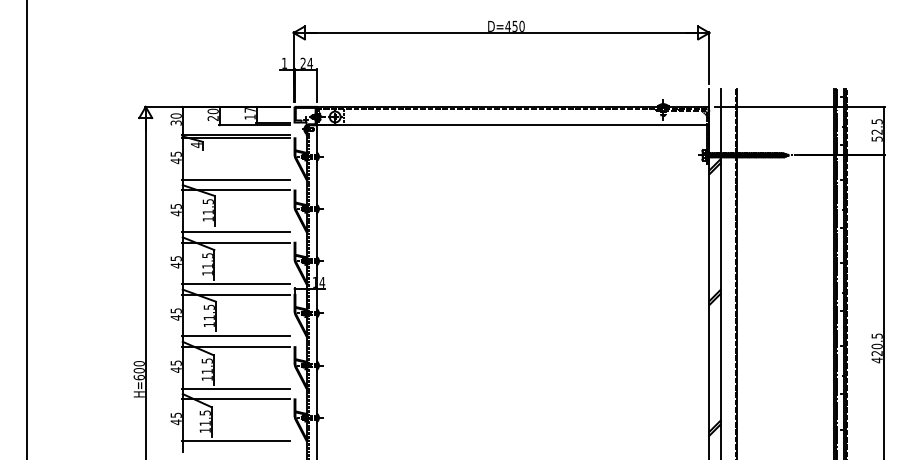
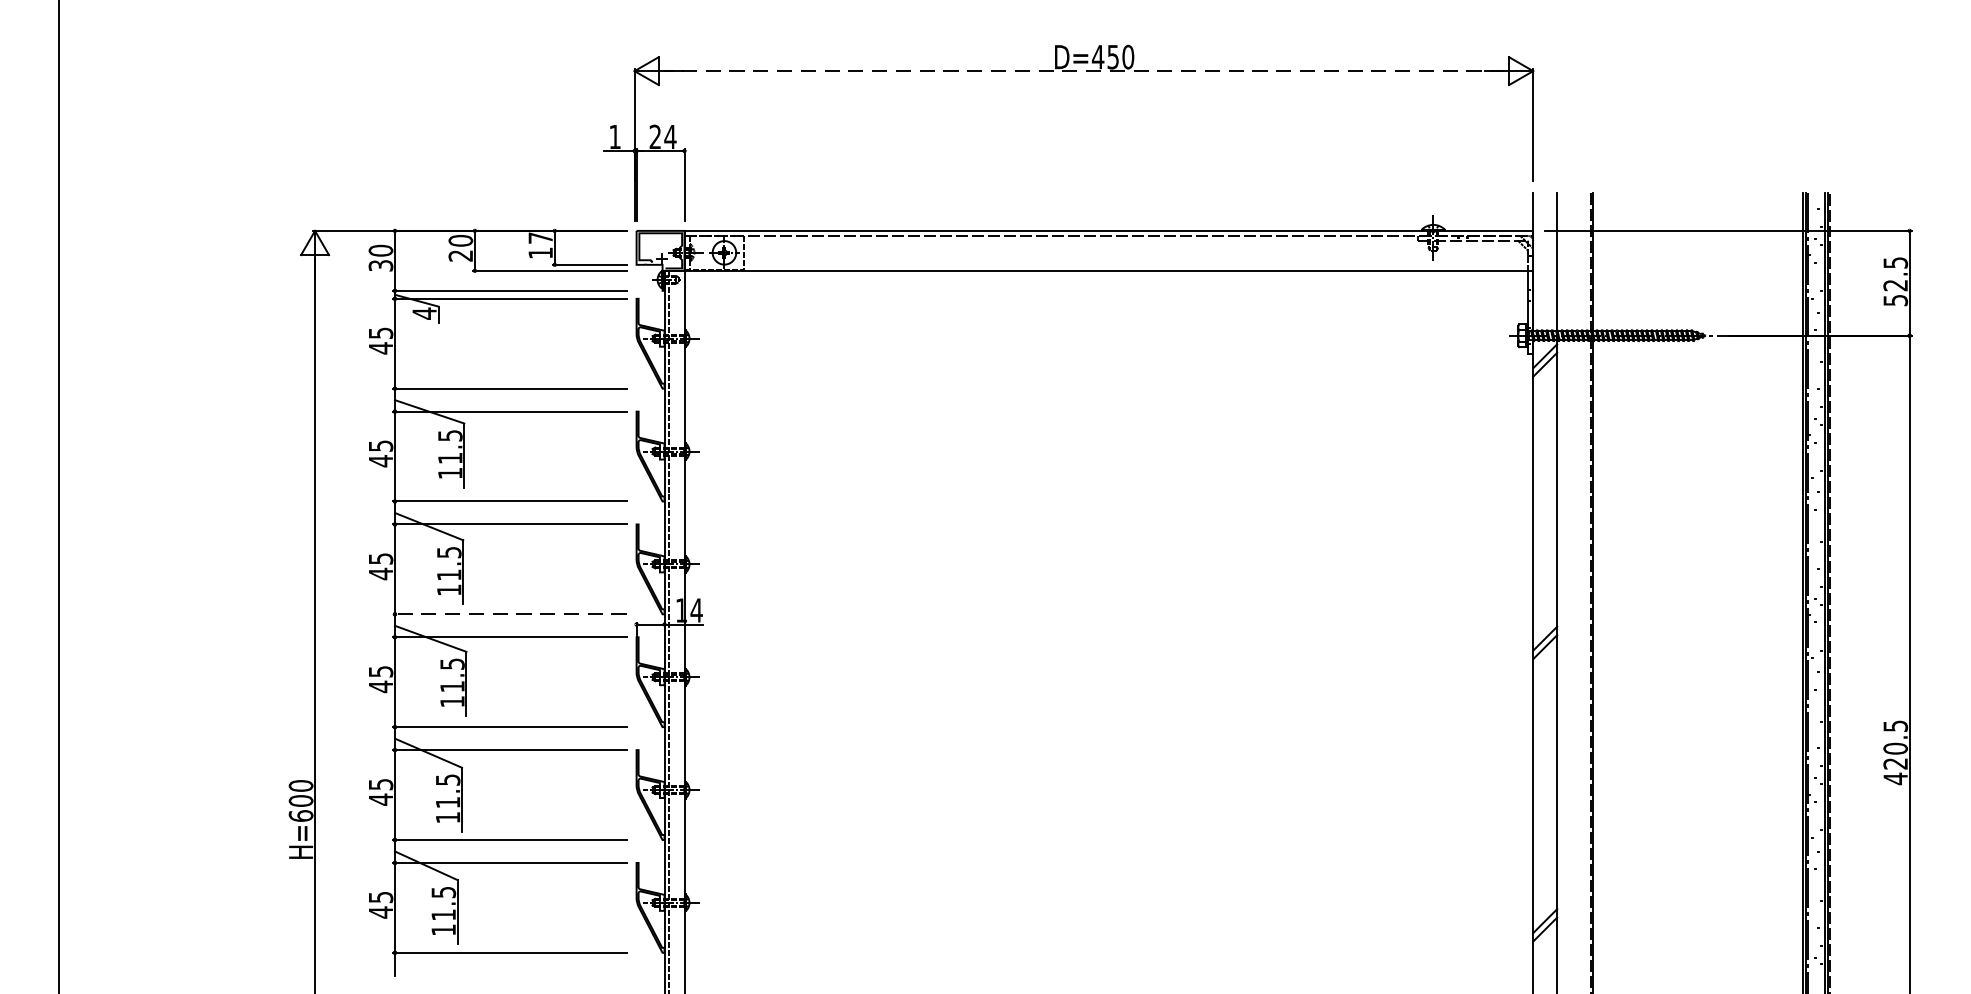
line: (501, 32) -> (1083, 70), solid -> dashed
line: (235, 284) -> (508, 614), solid -> dashed

